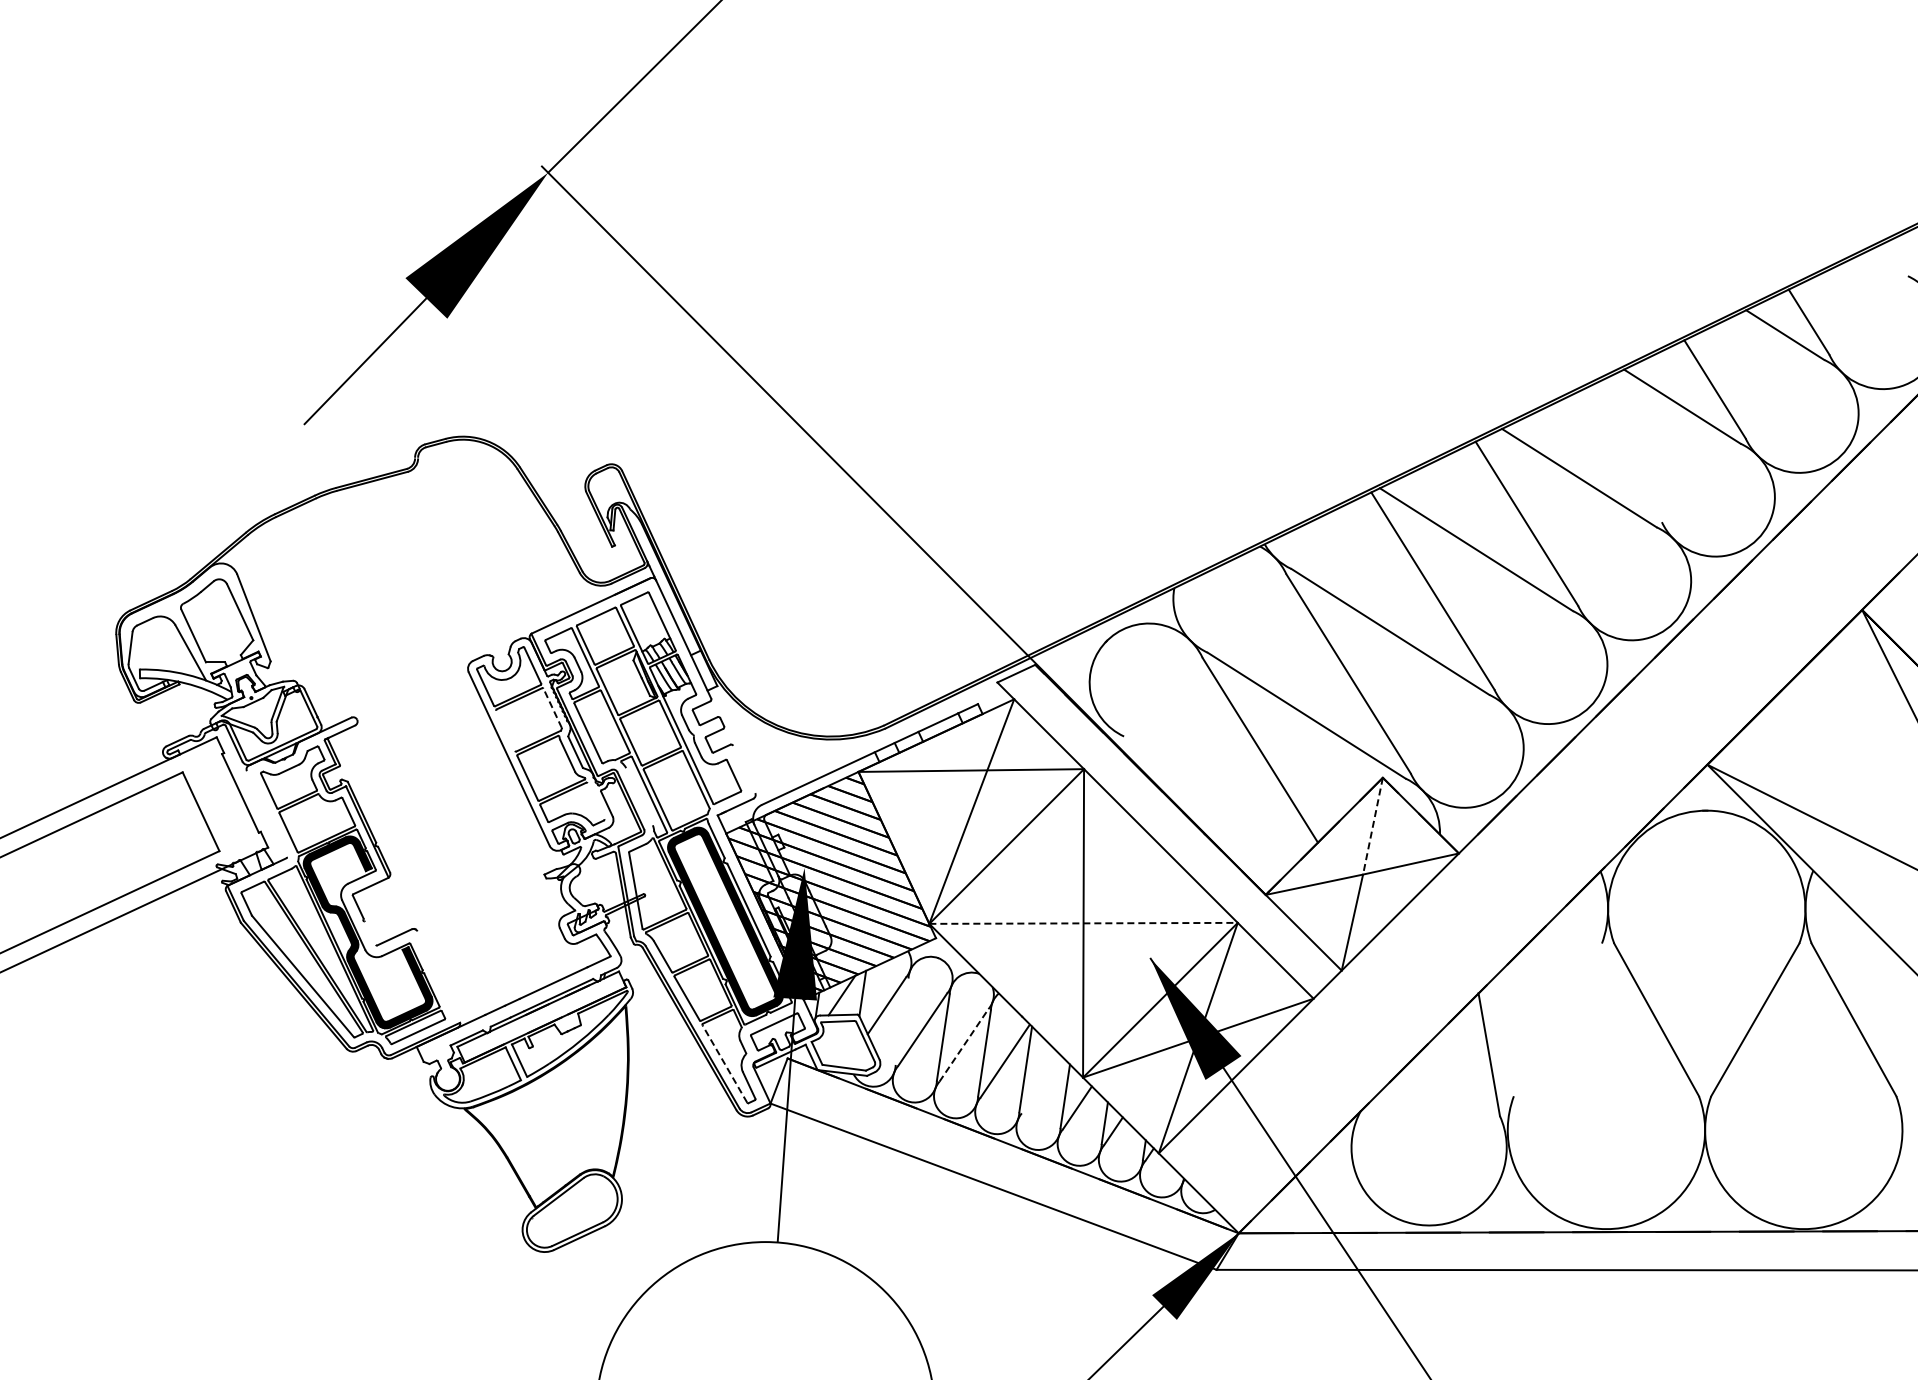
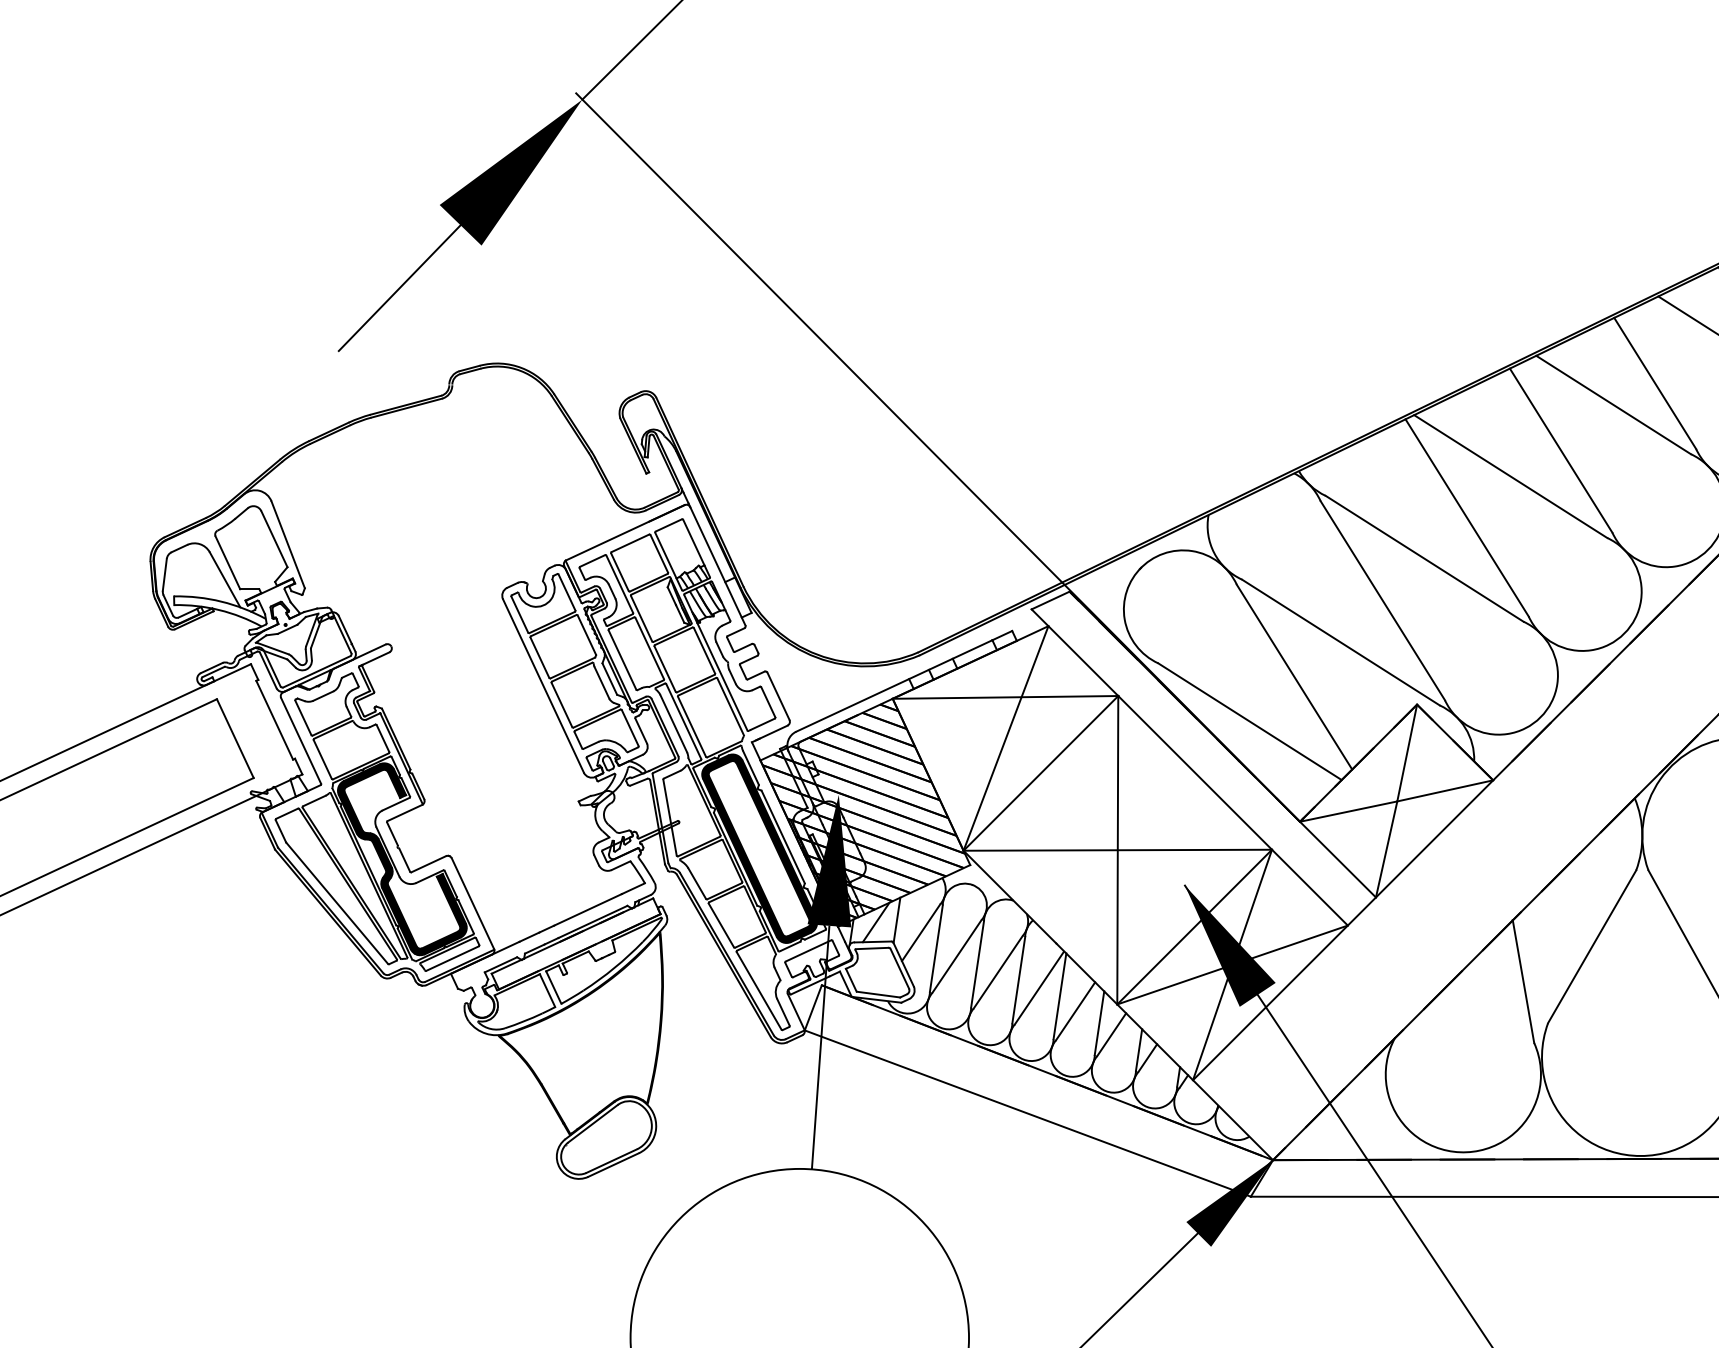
line: (1620, 456) -> (1654, 383), added
line: (552, 708) -> (586, 635), dashed -> solid
line: (505, 730) -> (539, 657), added
line: (744, 769) -> (778, 696), added
line: (1215, 794) -> (1249, 721), added
line: (639, 796) -> (673, 723), added
line: (595, 801) -> (629, 728), added
line: (266, 813) -> (300, 740), added
line: (1372, 826) -> (1406, 753), dashed -> solid
line: (1084, 923) -> (1118, 850), dashed -> solid
line: (370, 932) -> (404, 859), added
line: (438, 976) -> (472, 903), added
line: (1557, 1019) -> (1591, 946), added
line: (901, 1021) -> (935, 948), added
line: (963, 1045) -> (997, 972), dashed -> solid
line: (724, 1063) -> (758, 990), dashed -> solid
line: (1040, 1084) -> (1074, 1011), added

